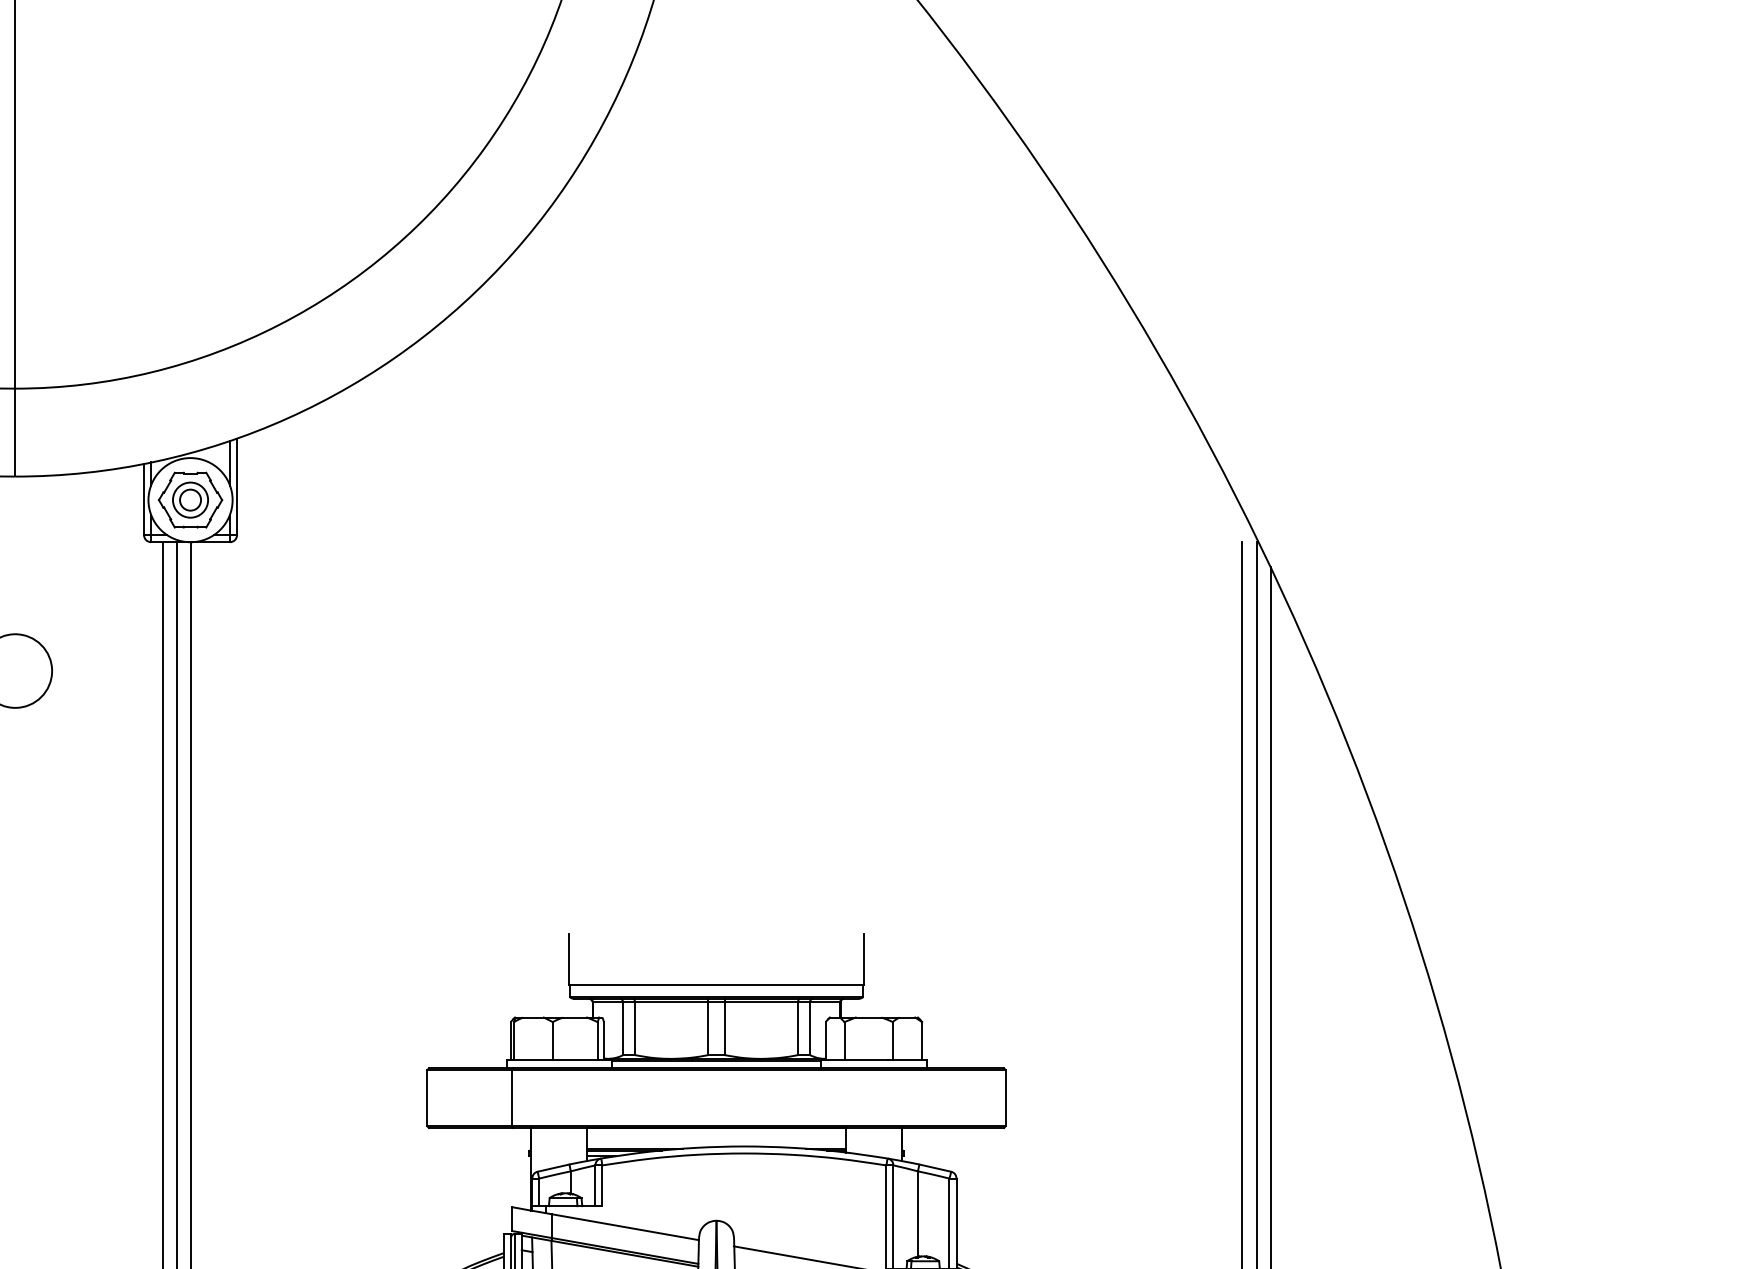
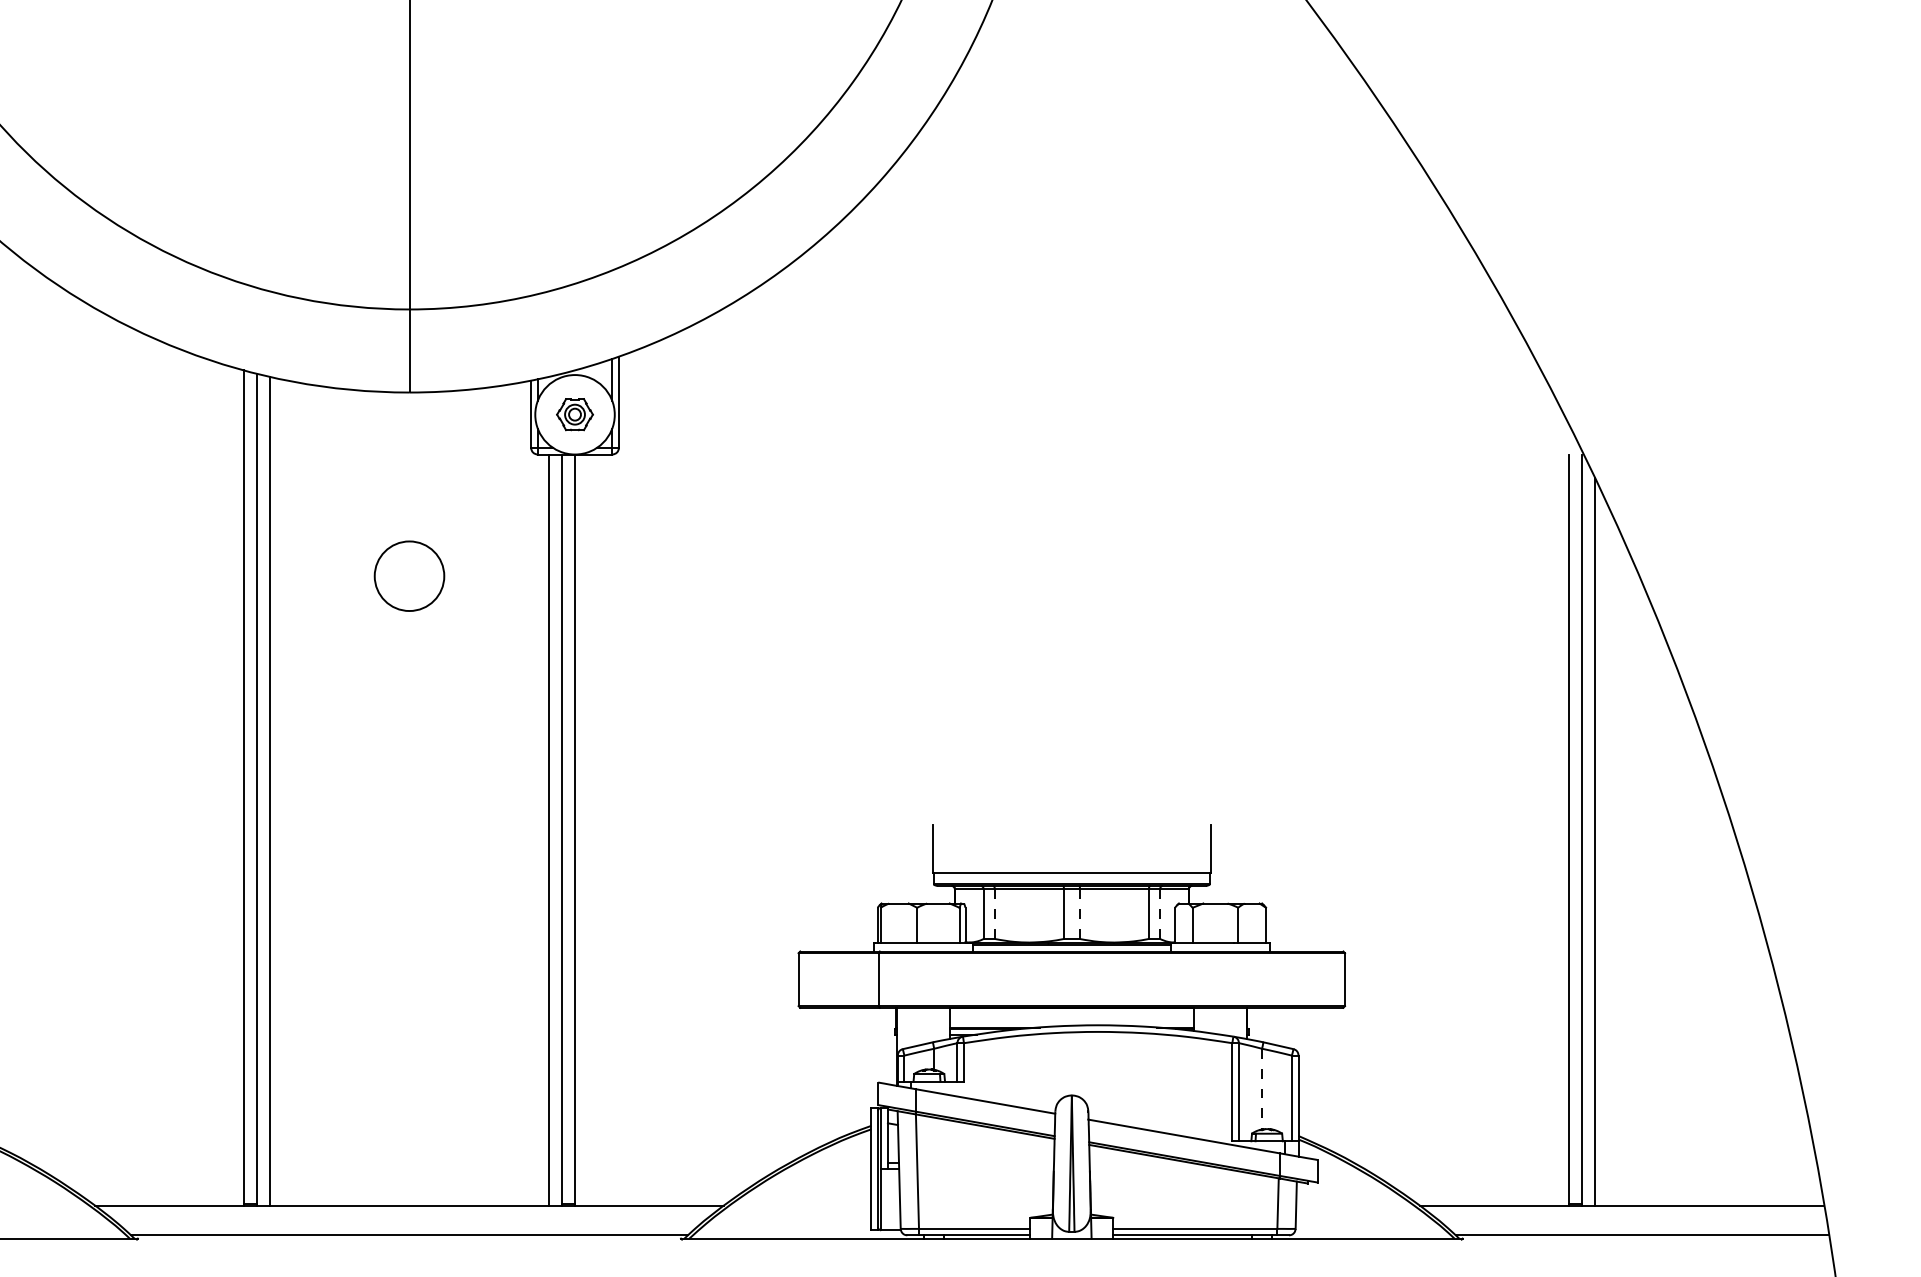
part: (189, 499) -> (574, 414), size x0.6
line: (634, 1029) -> (994, 914), solid -> dashed
line: (724, 1029) -> (1079, 914), solid -> dashed
line: (810, 1029) -> (1160, 914), solid -> dashed
line: (918, 1214) -> (1262, 1089), solid -> dashed

